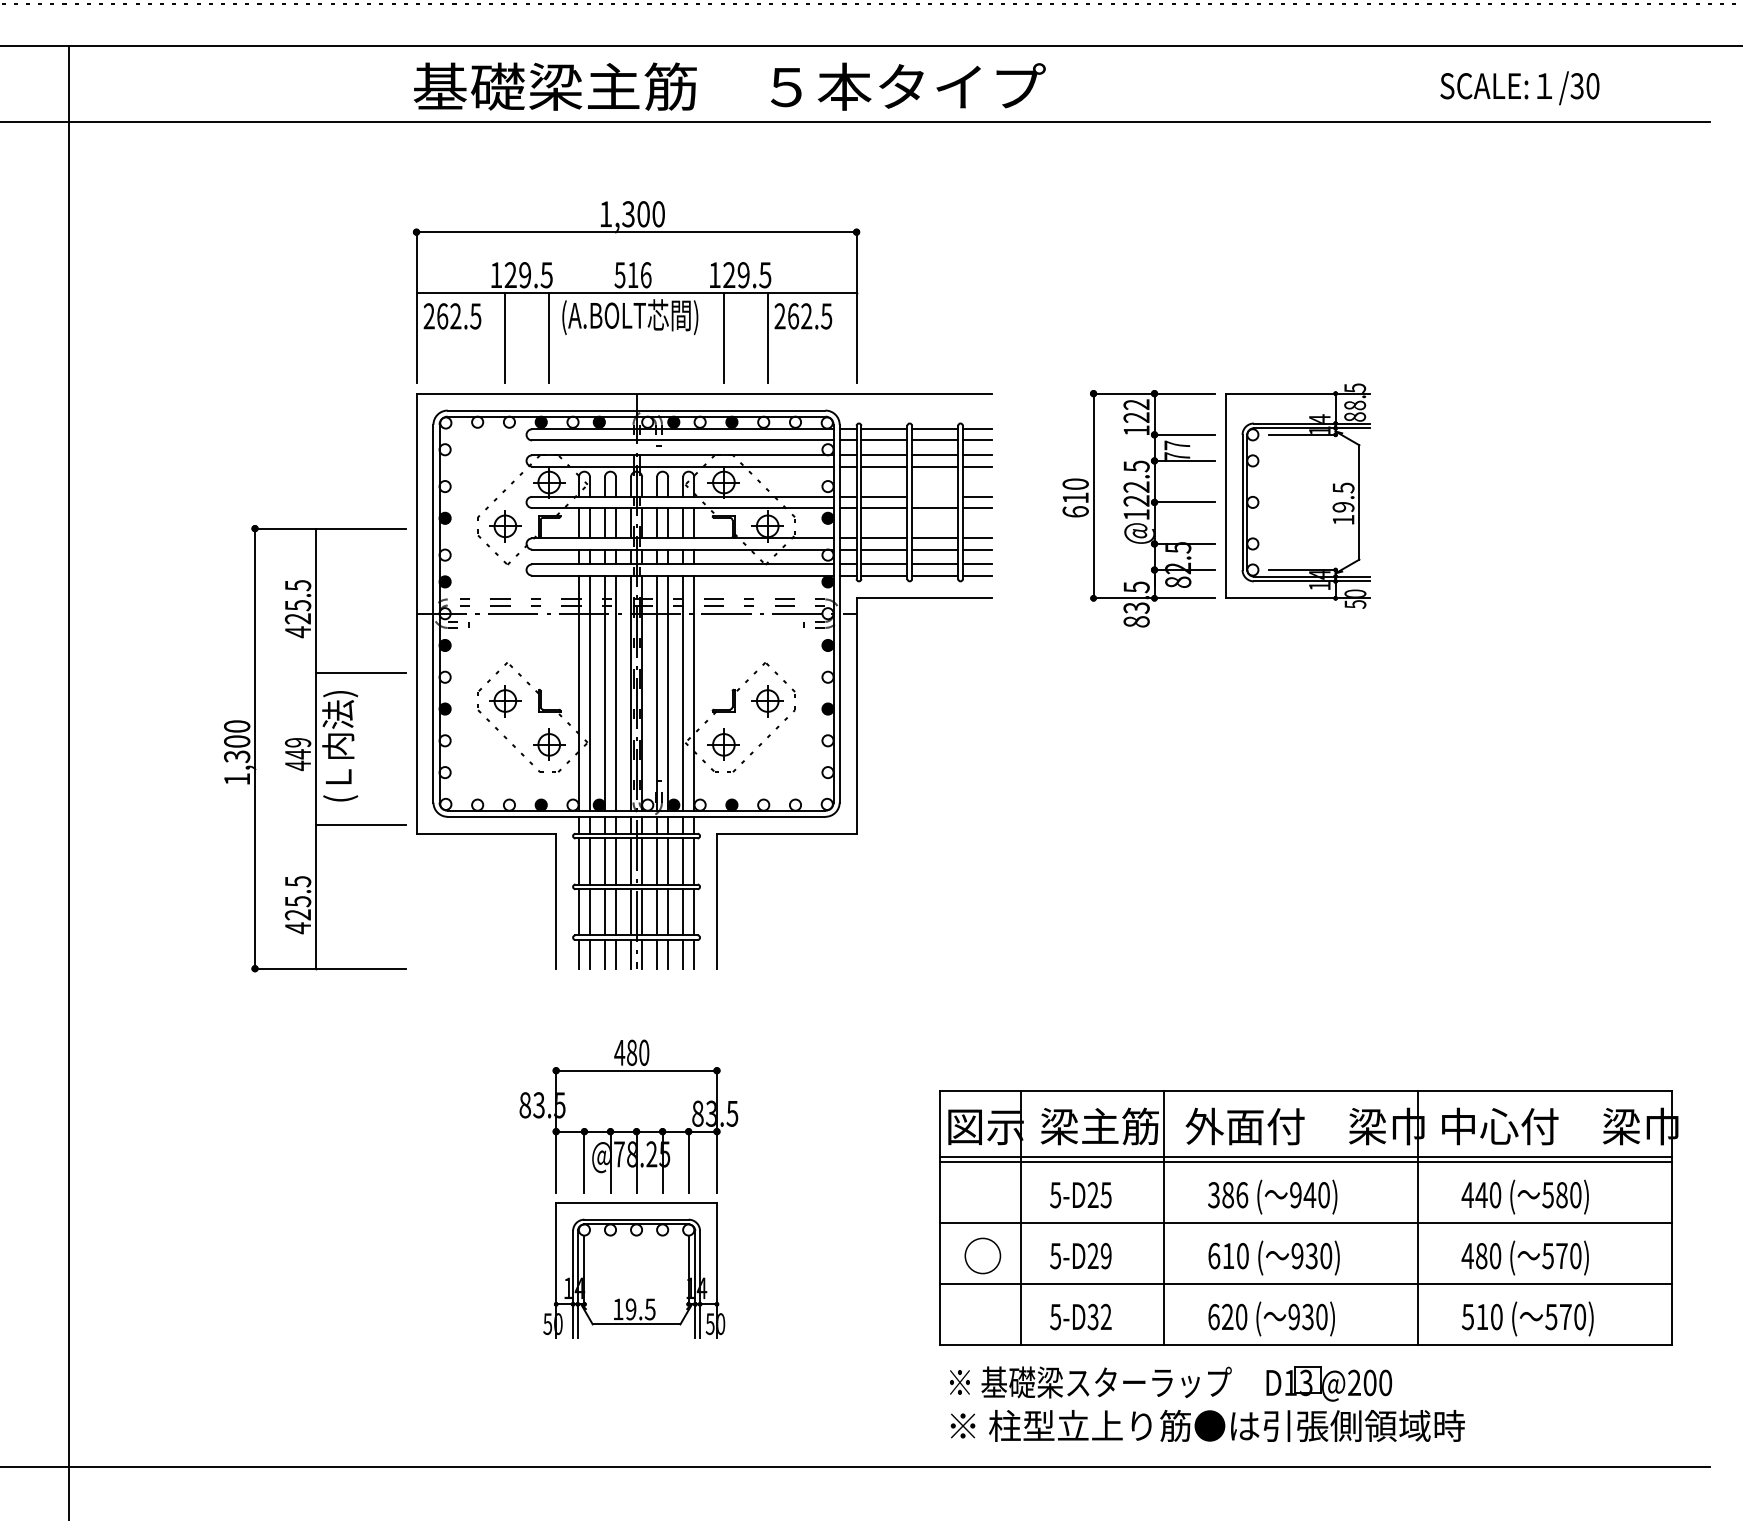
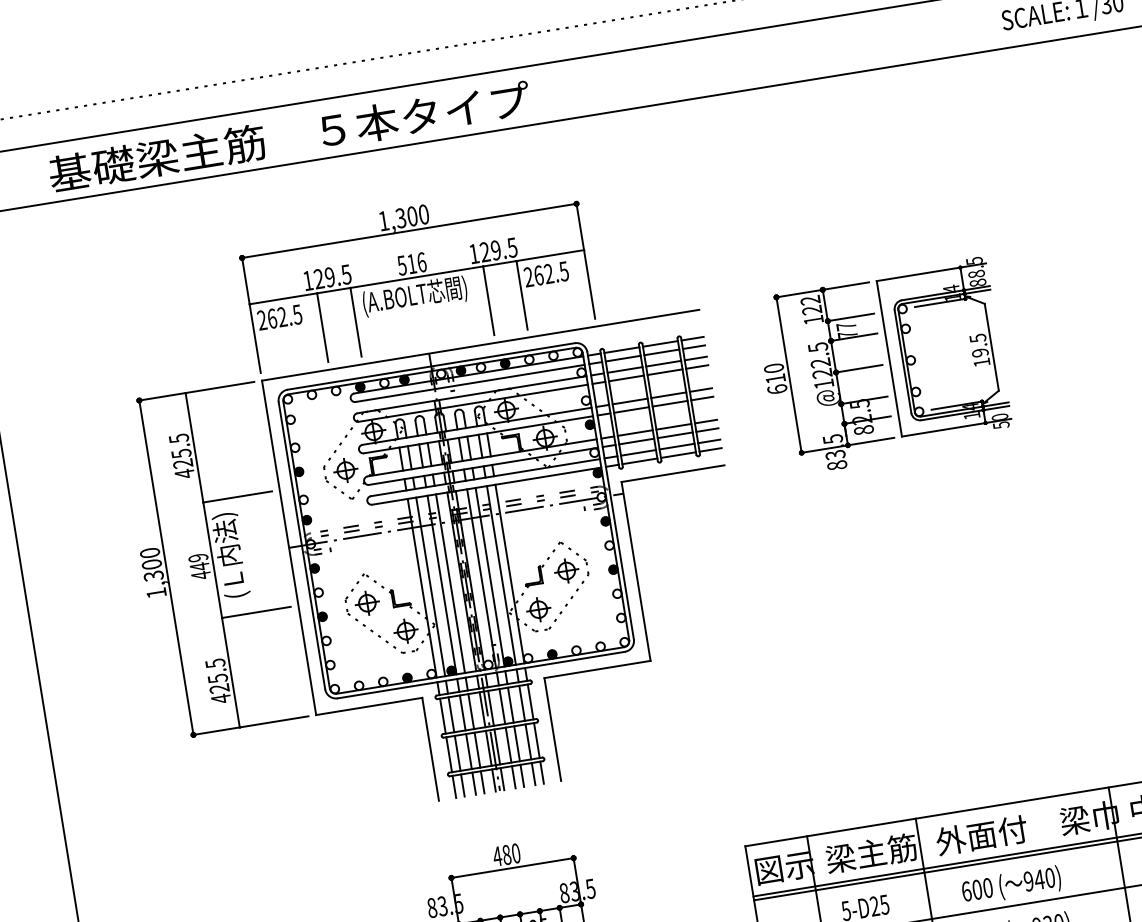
text: (729, 86) -> (289, 136), moved
line: (935, 496) -> (668, 394), added
part: (315, 748) -> (212, 560), moved
text: (1228, 1195) -> (977, 889), 386 -> 600

